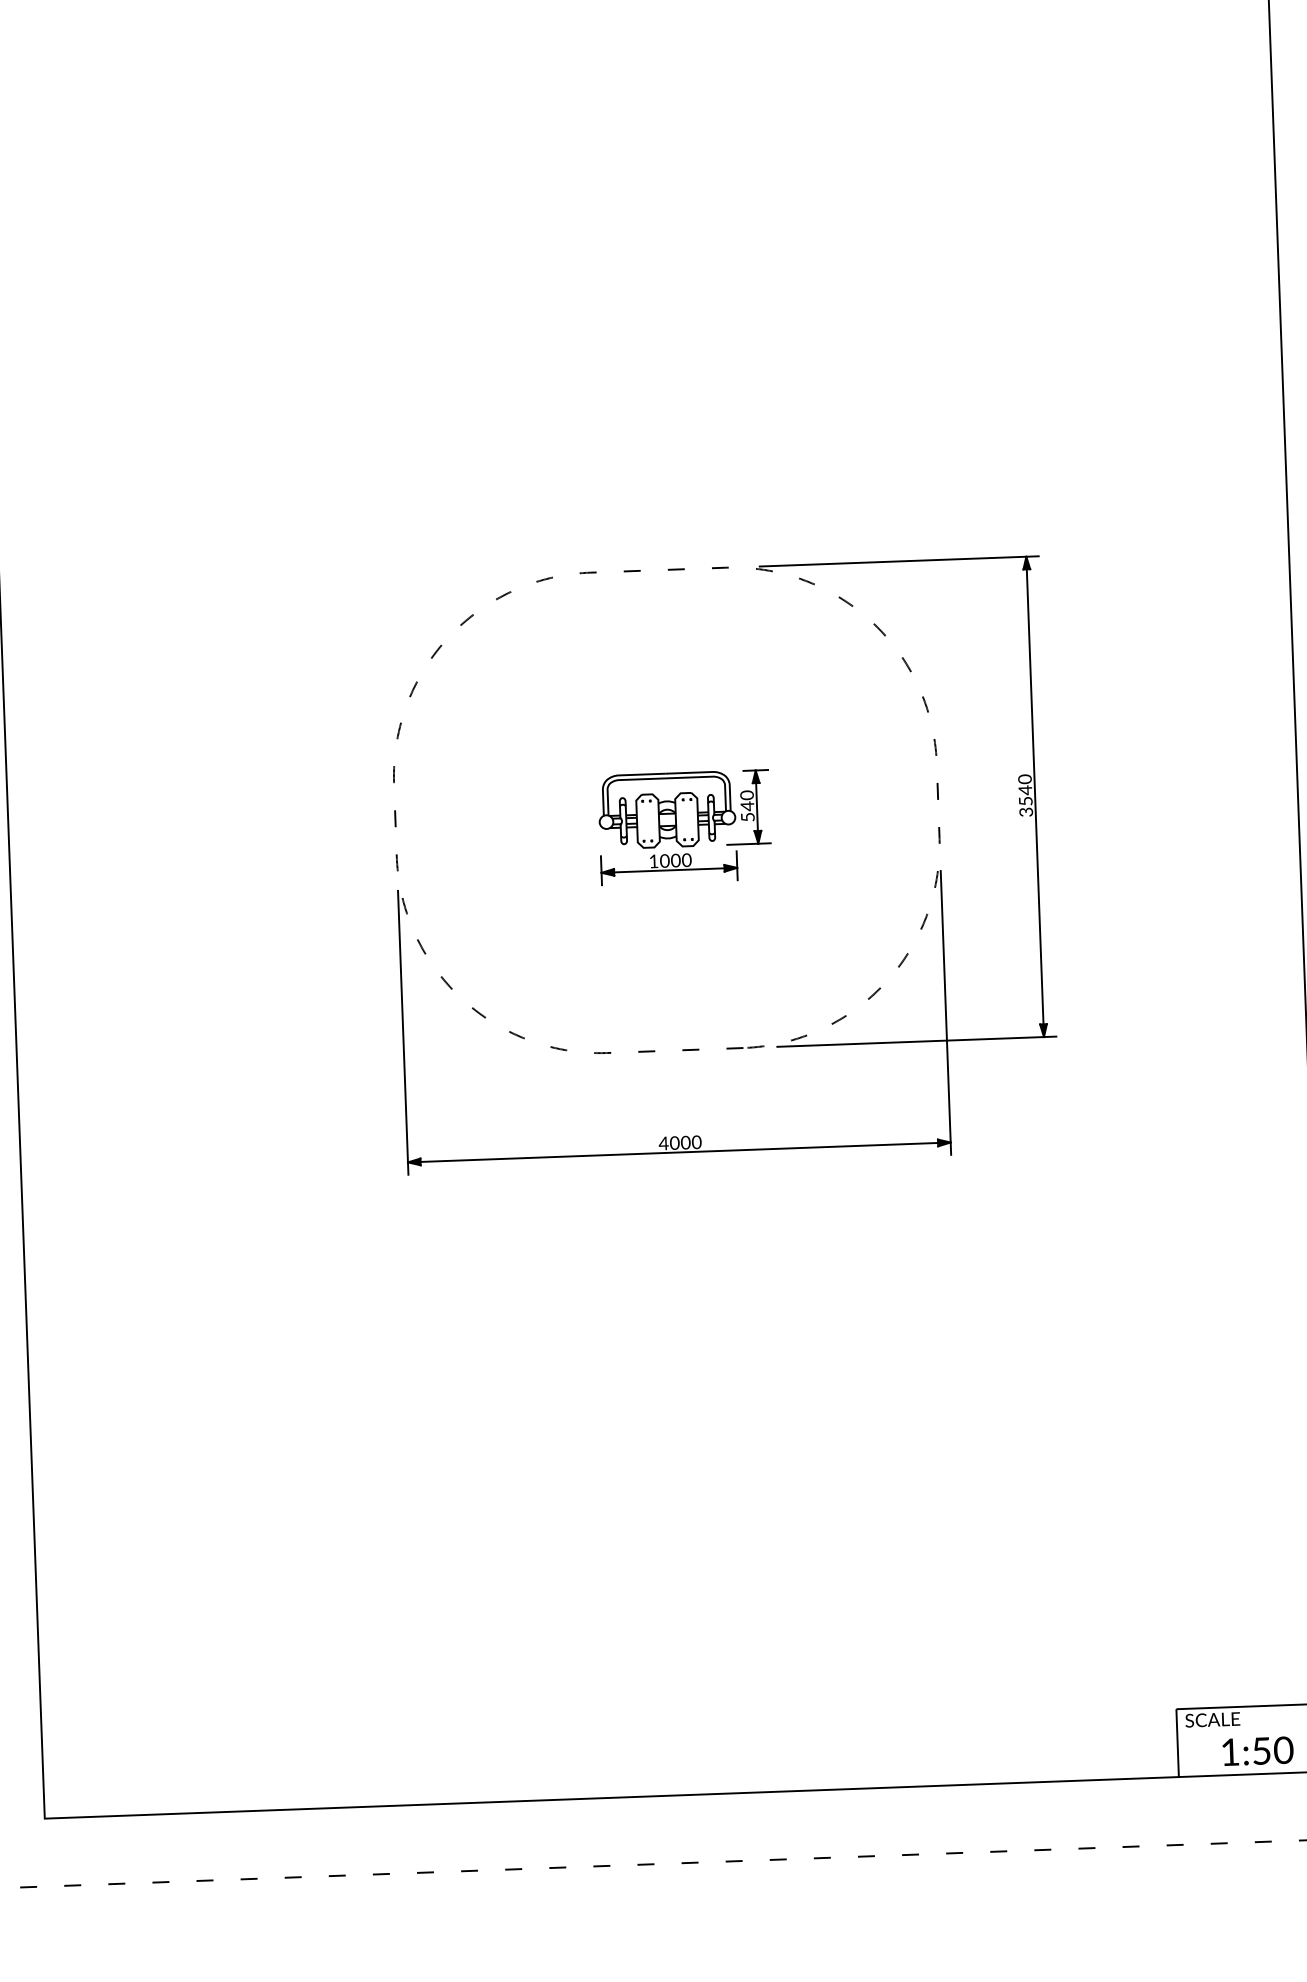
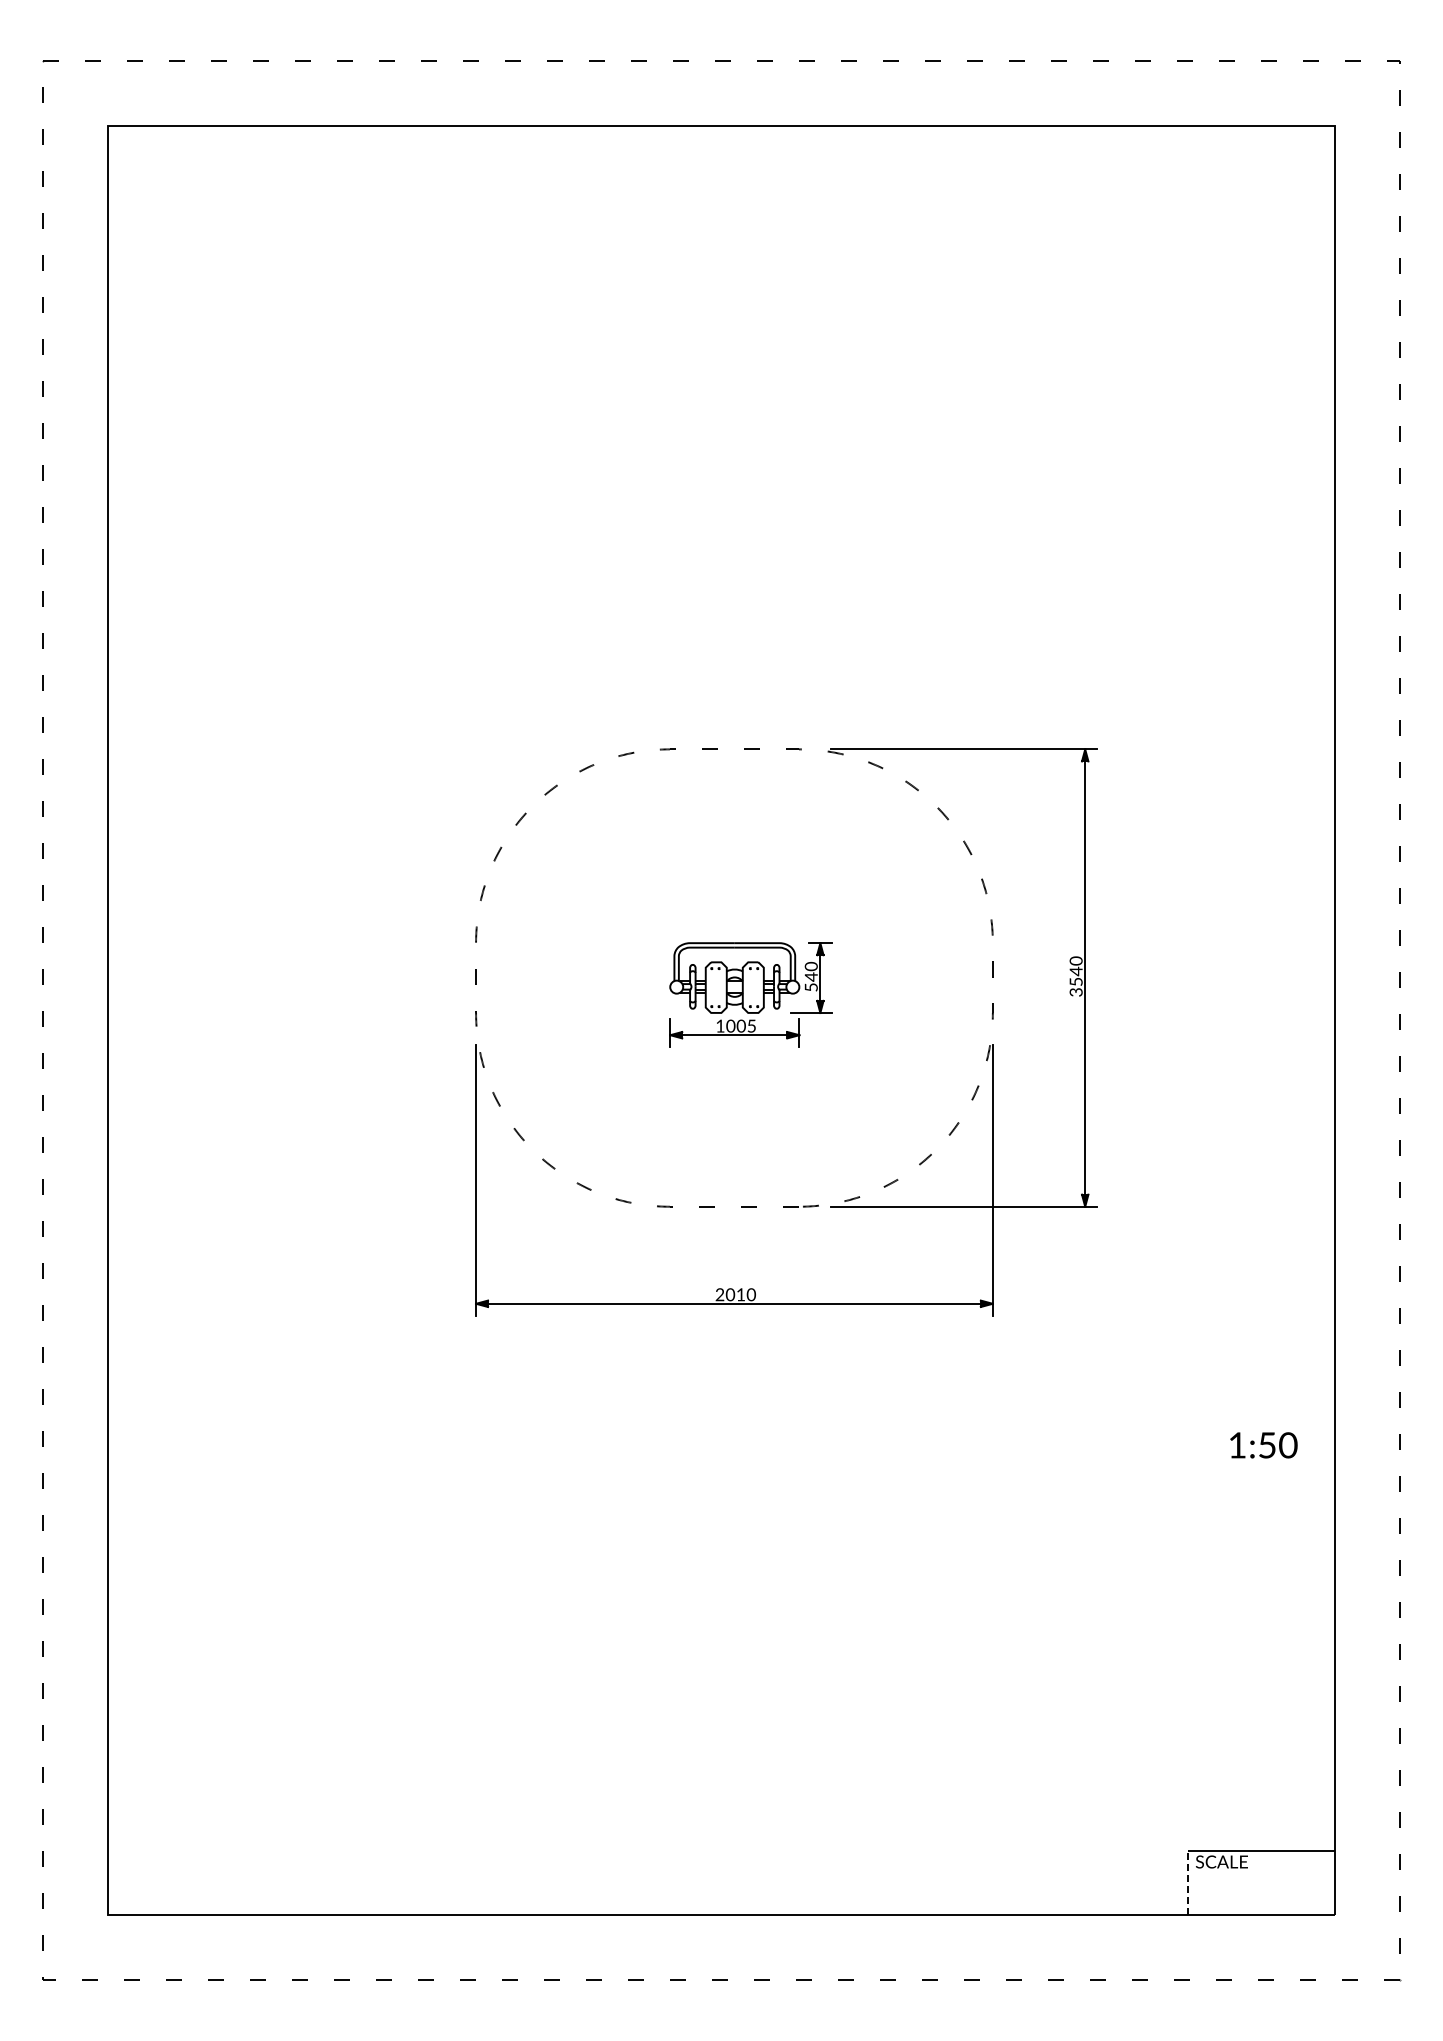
text: (686, 859) -> (751, 1025), 1000 -> 1005
text: (674, 1142) -> (730, 1294), 4000 -> 2010
line: (1177, 1742) -> (1187, 1882), solid -> dashed
text: (1257, 1751) -> (1263, 1445), moved

